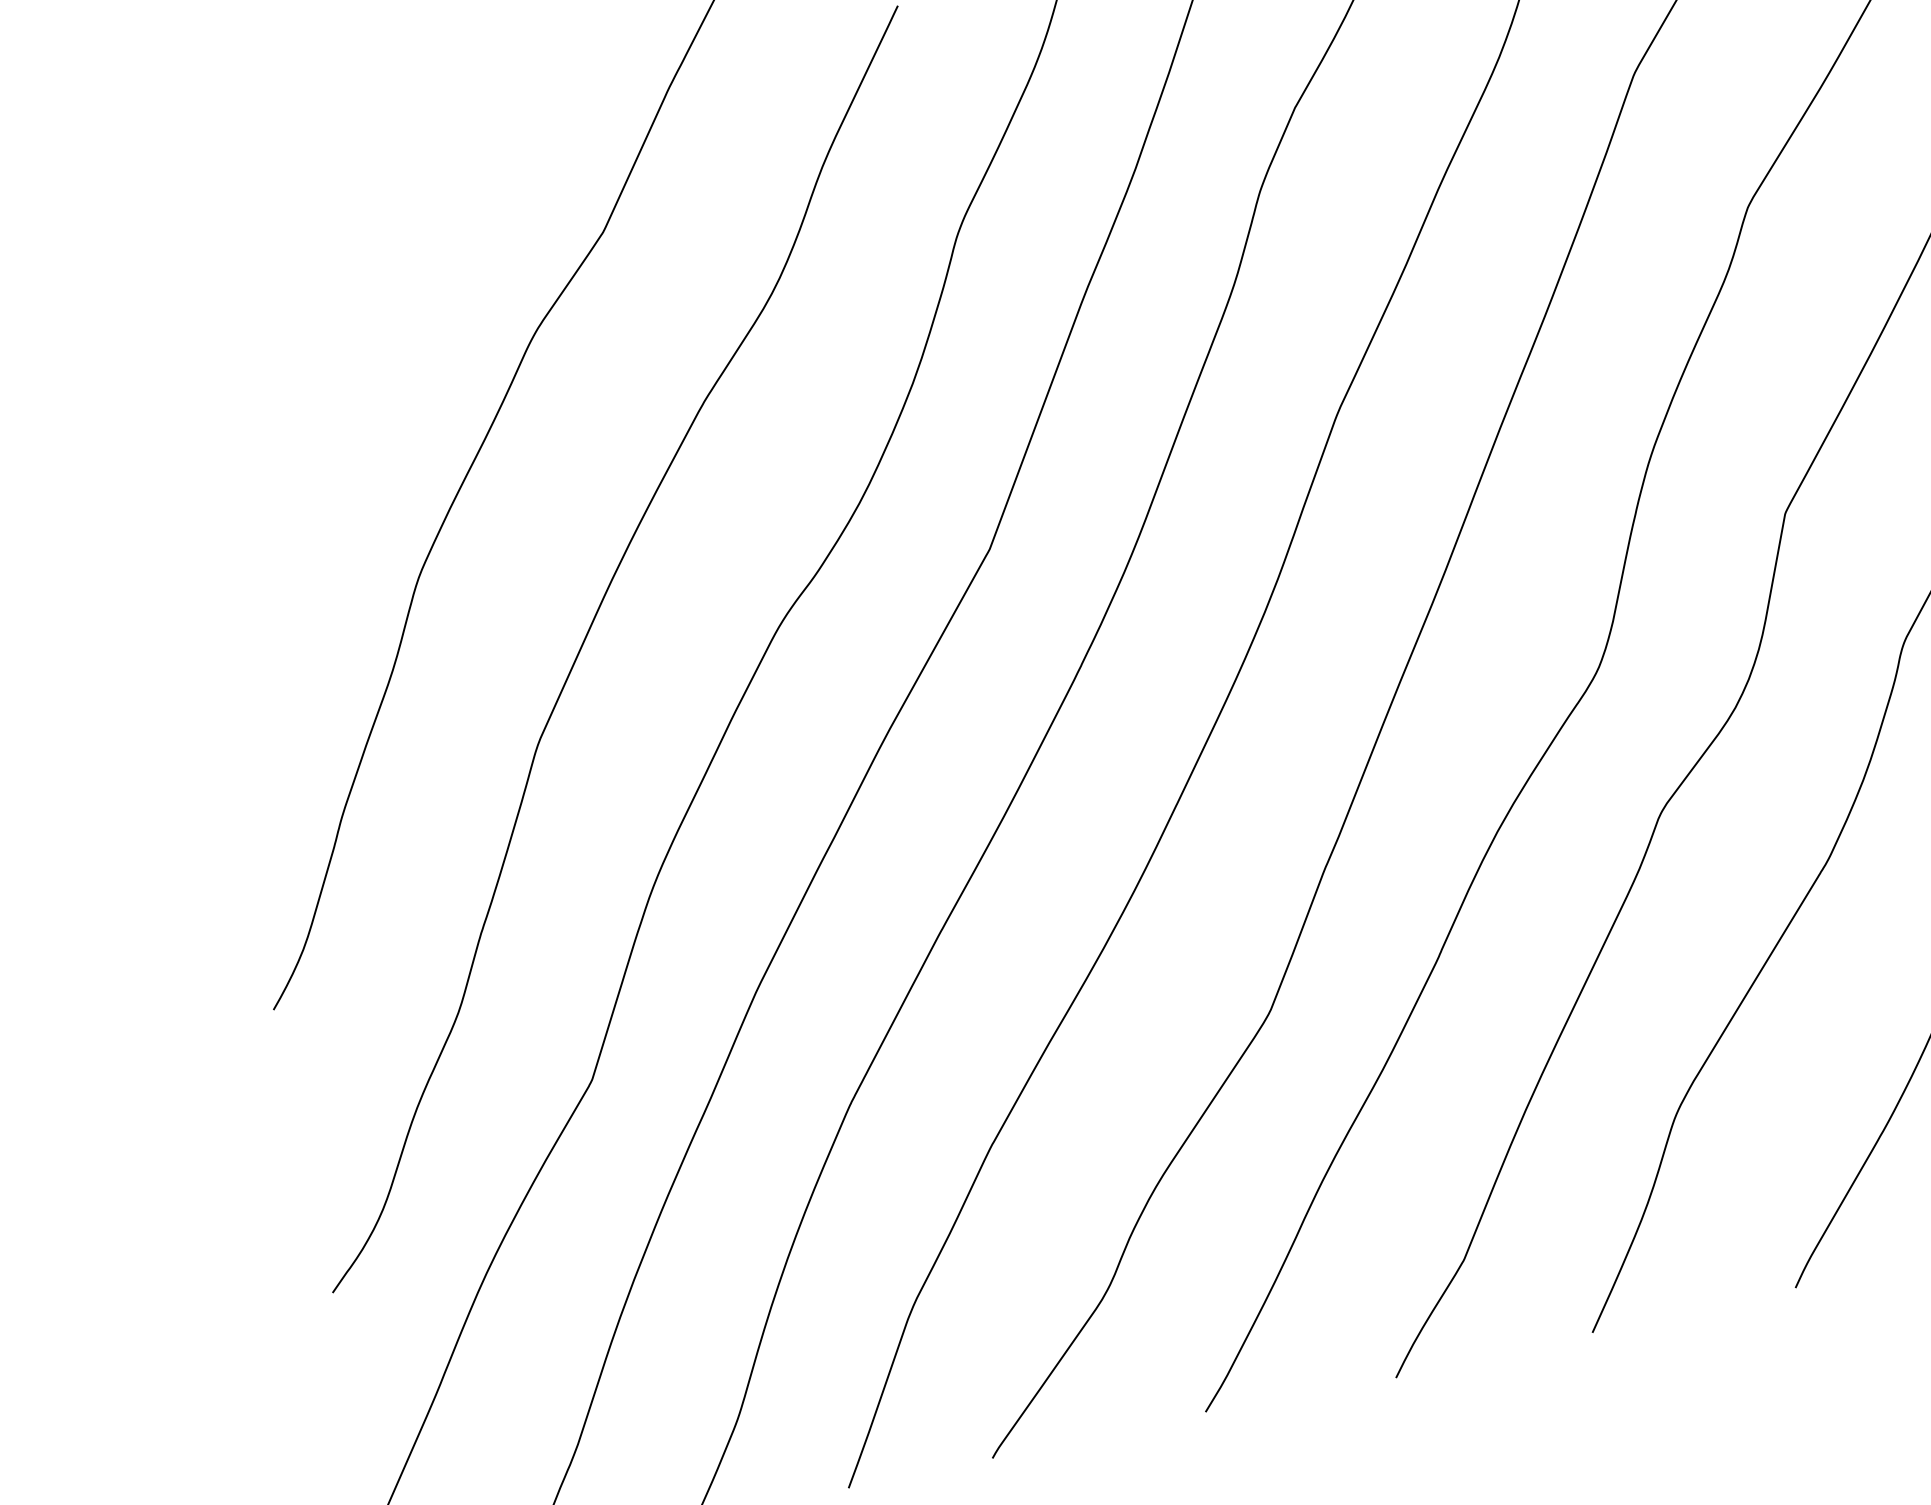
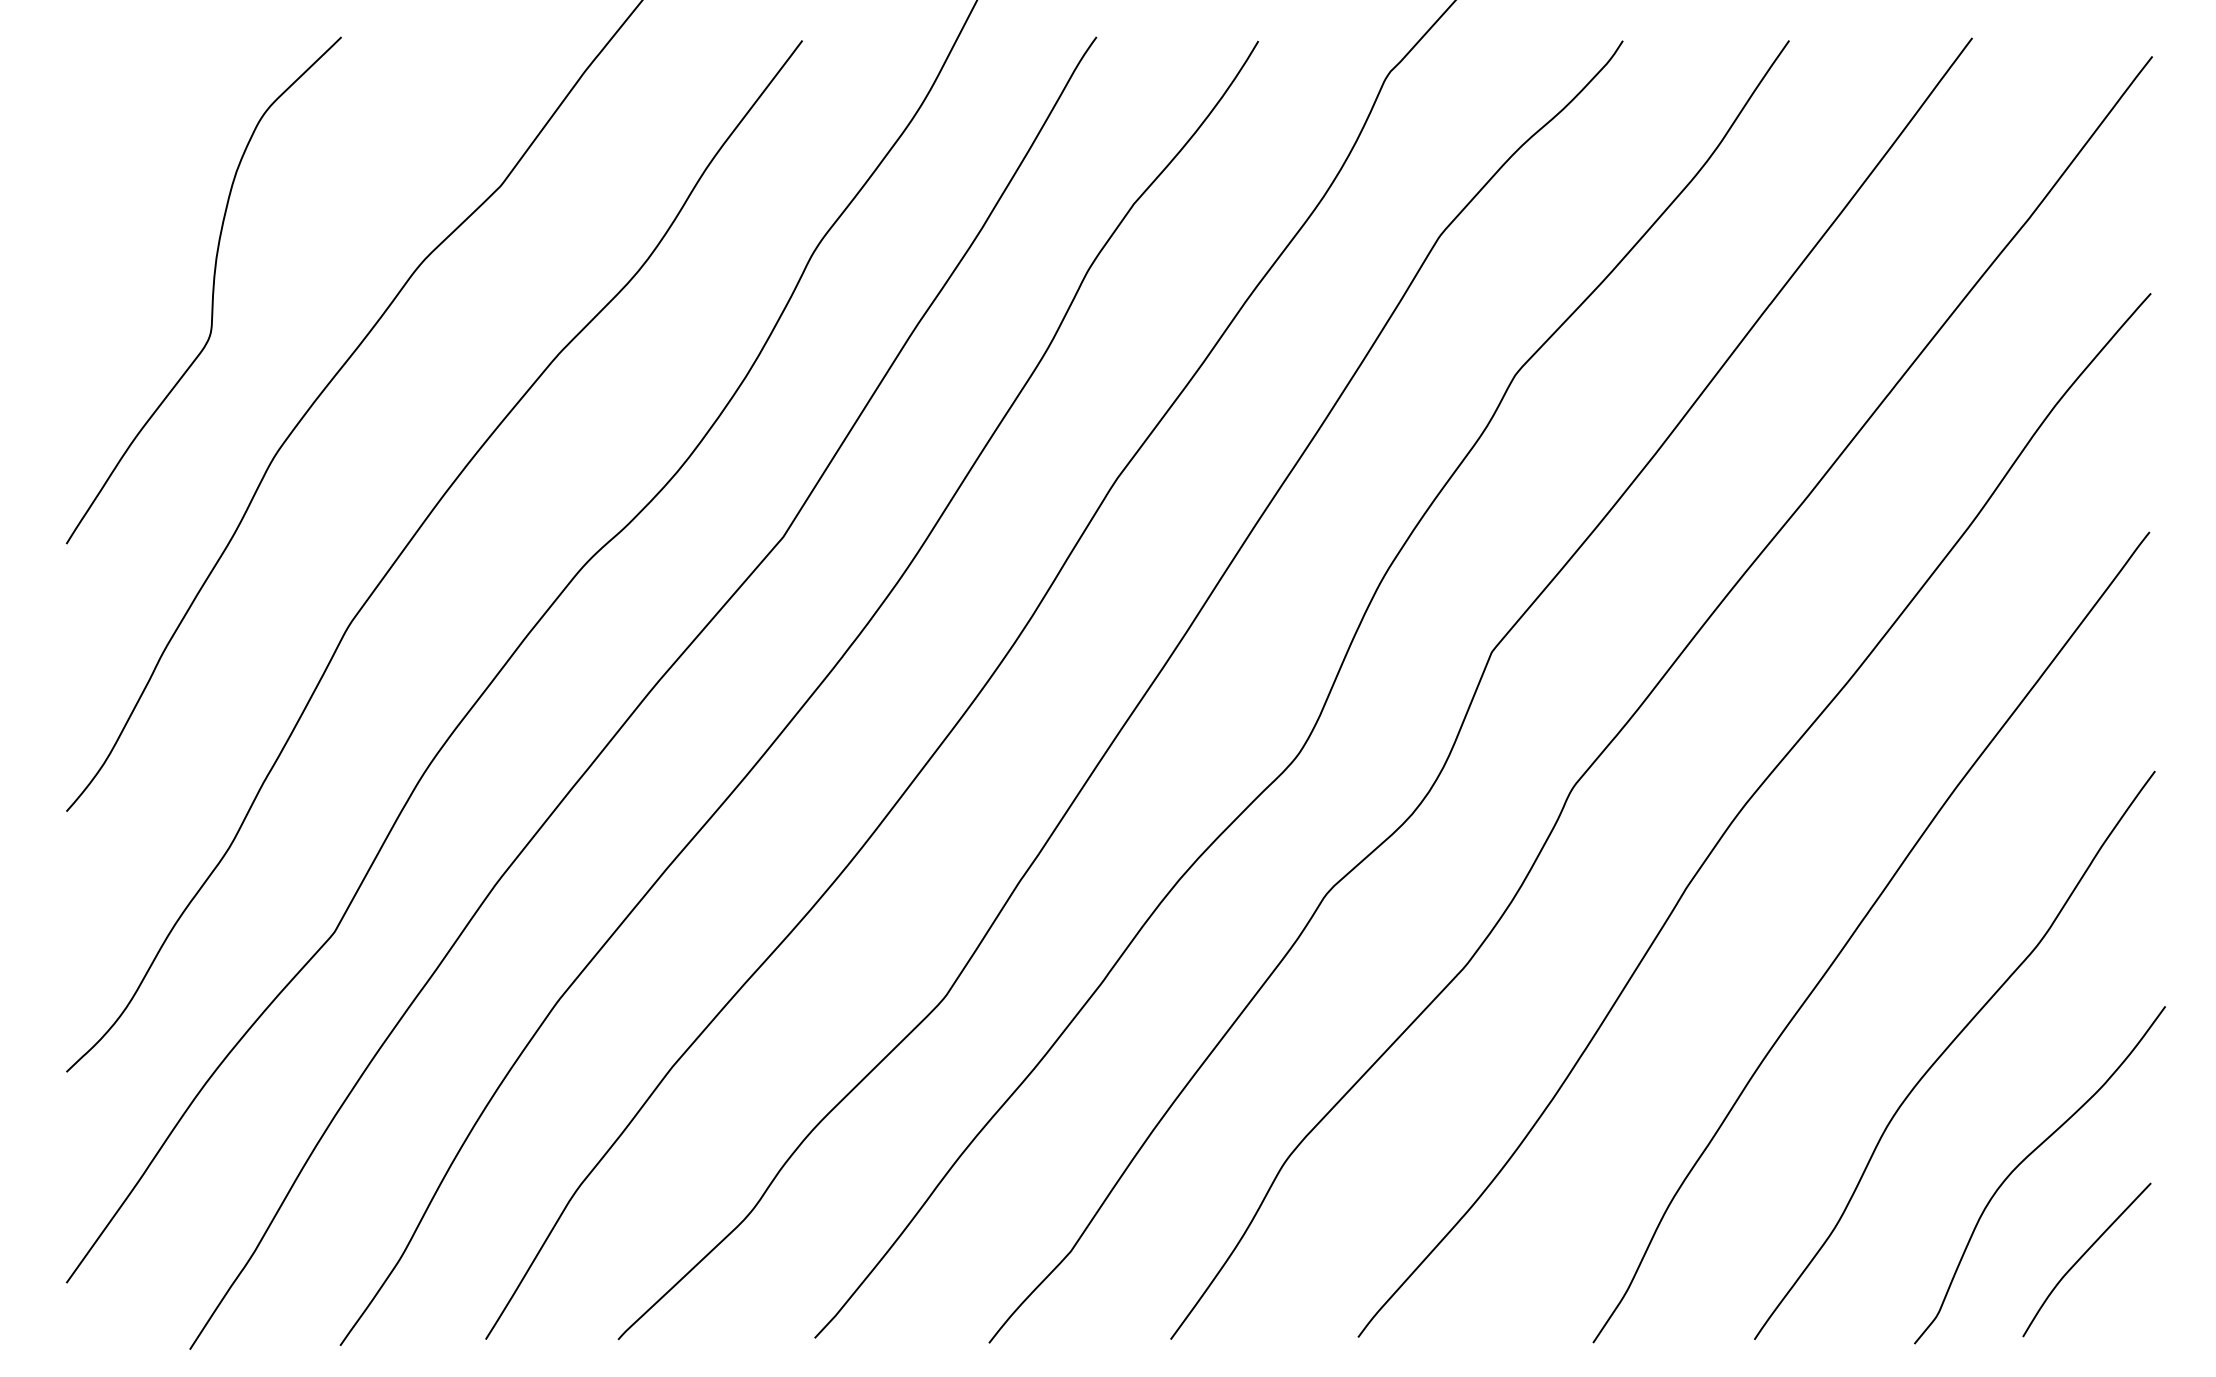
curve: (313, 411) -> (212, 290), added

